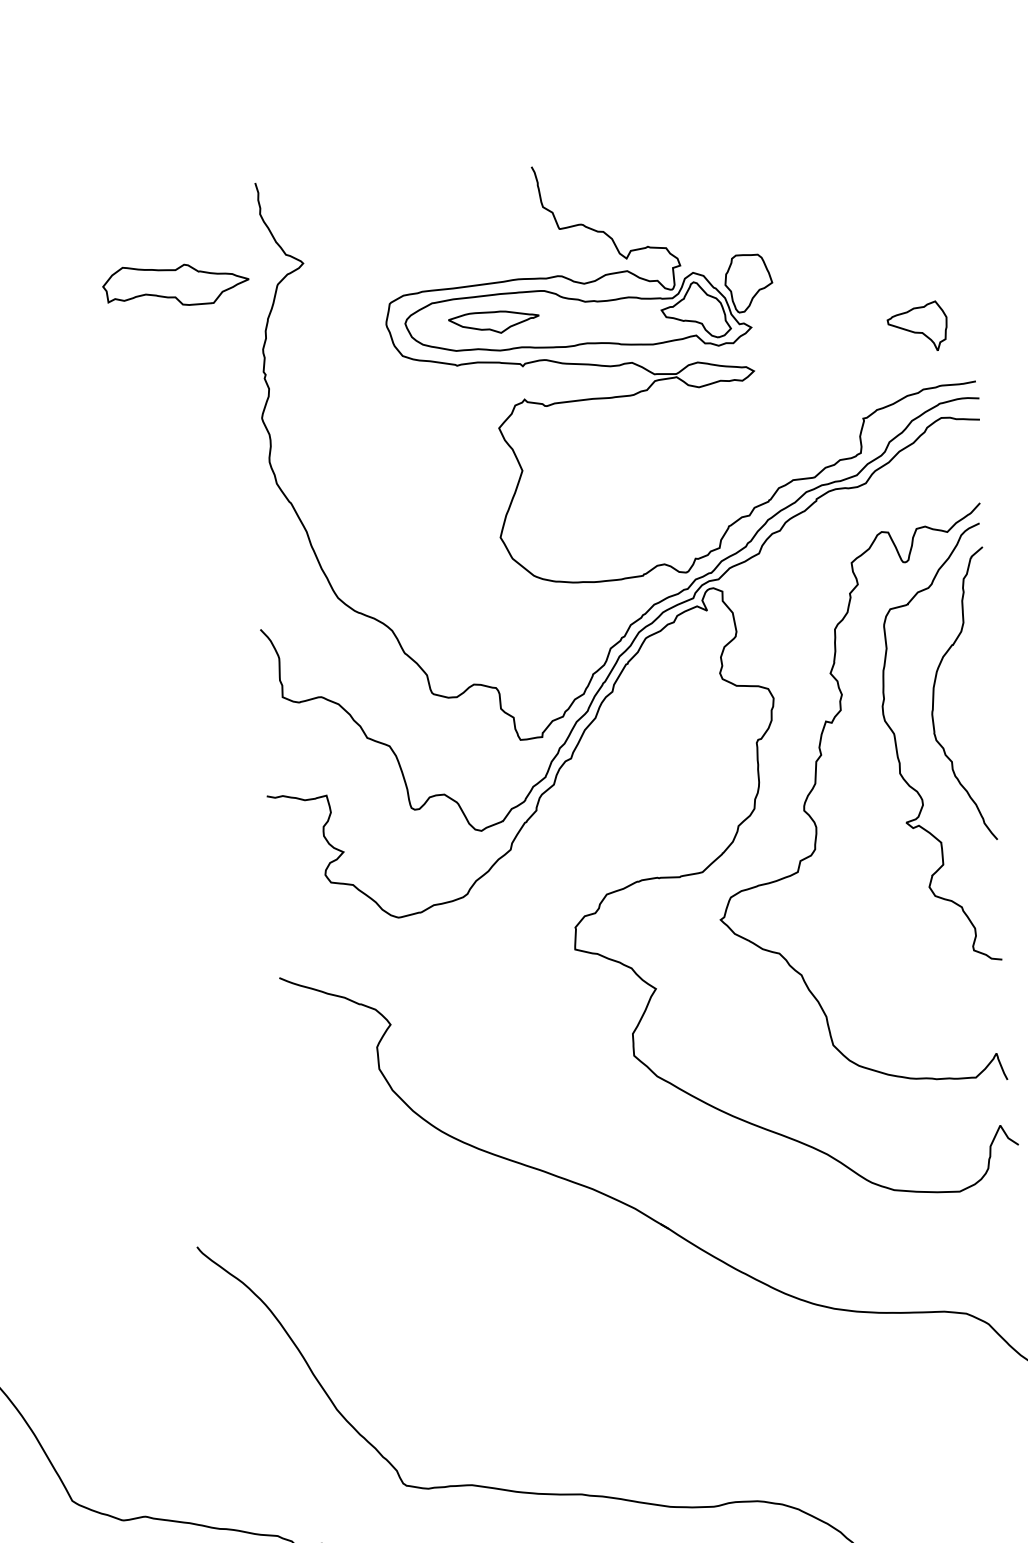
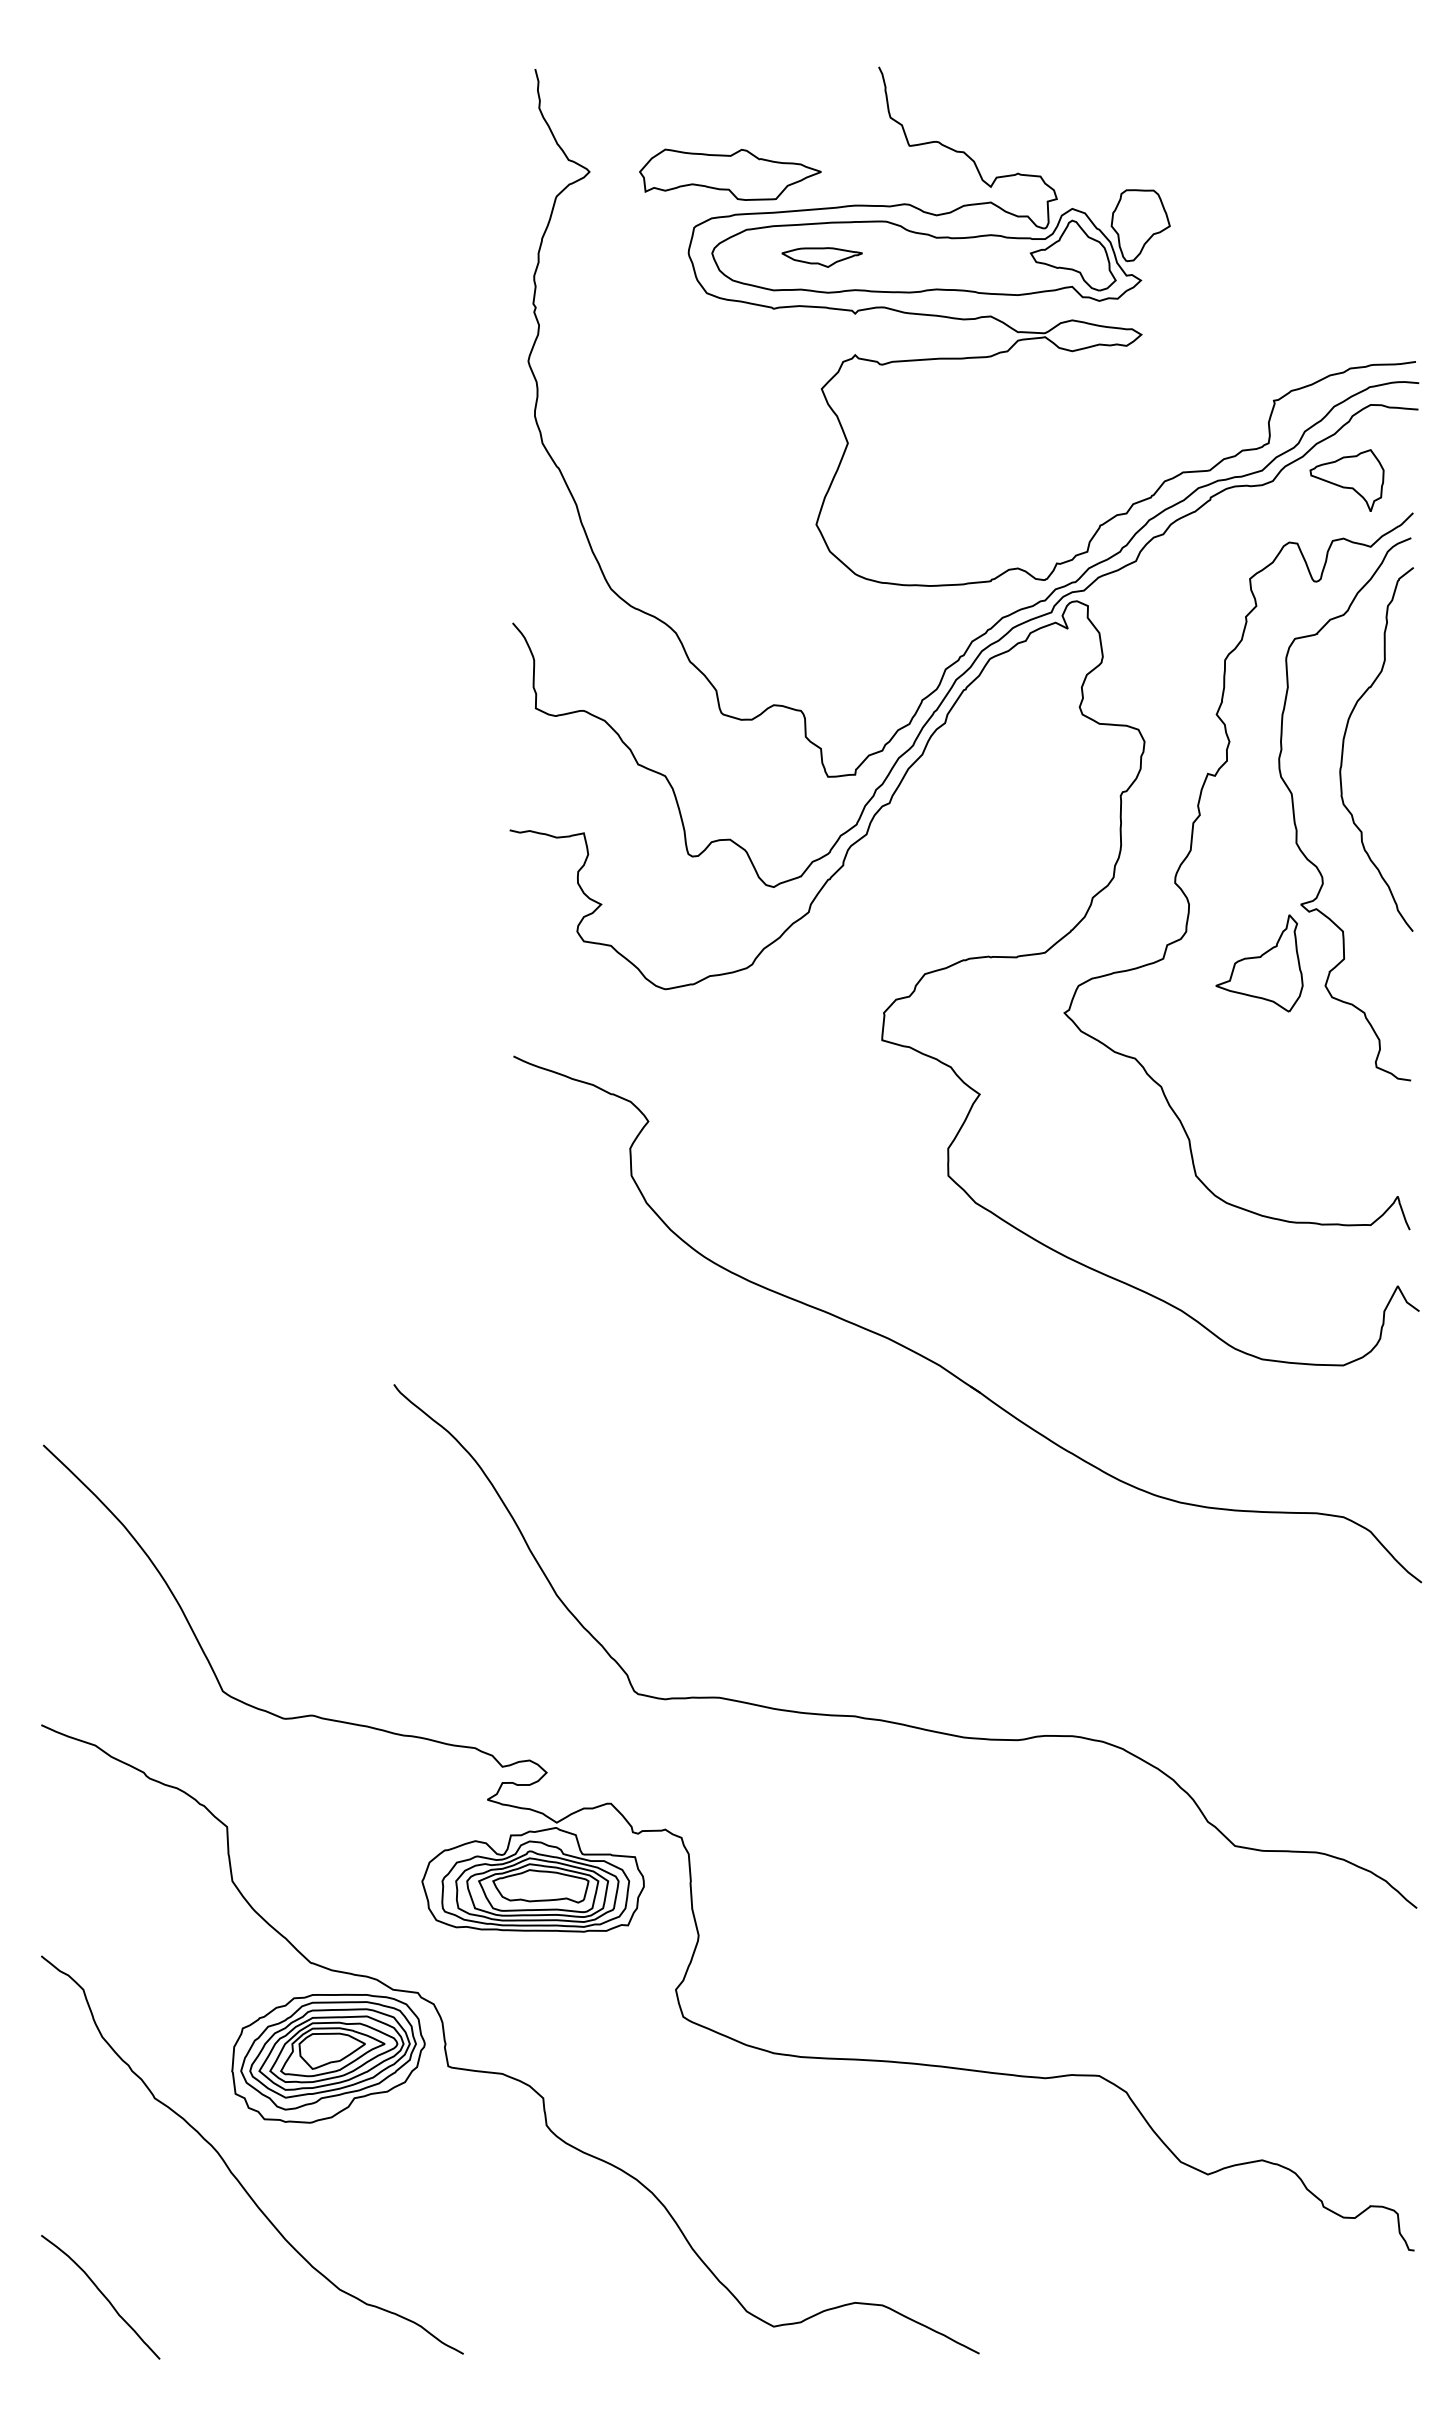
part: (176, 285) -> (730, 174), moved
part: (493, 322) -> (821, 257), size x0.71
part: (917, 326) -> (1346, 480), moved
part: (875, 871) -> (1259, 963), added

